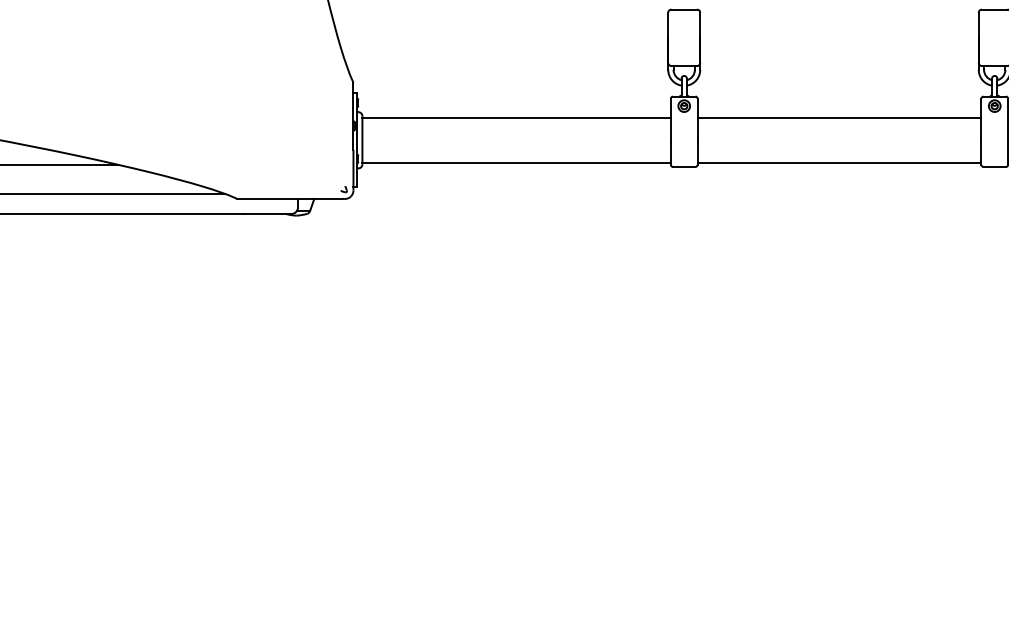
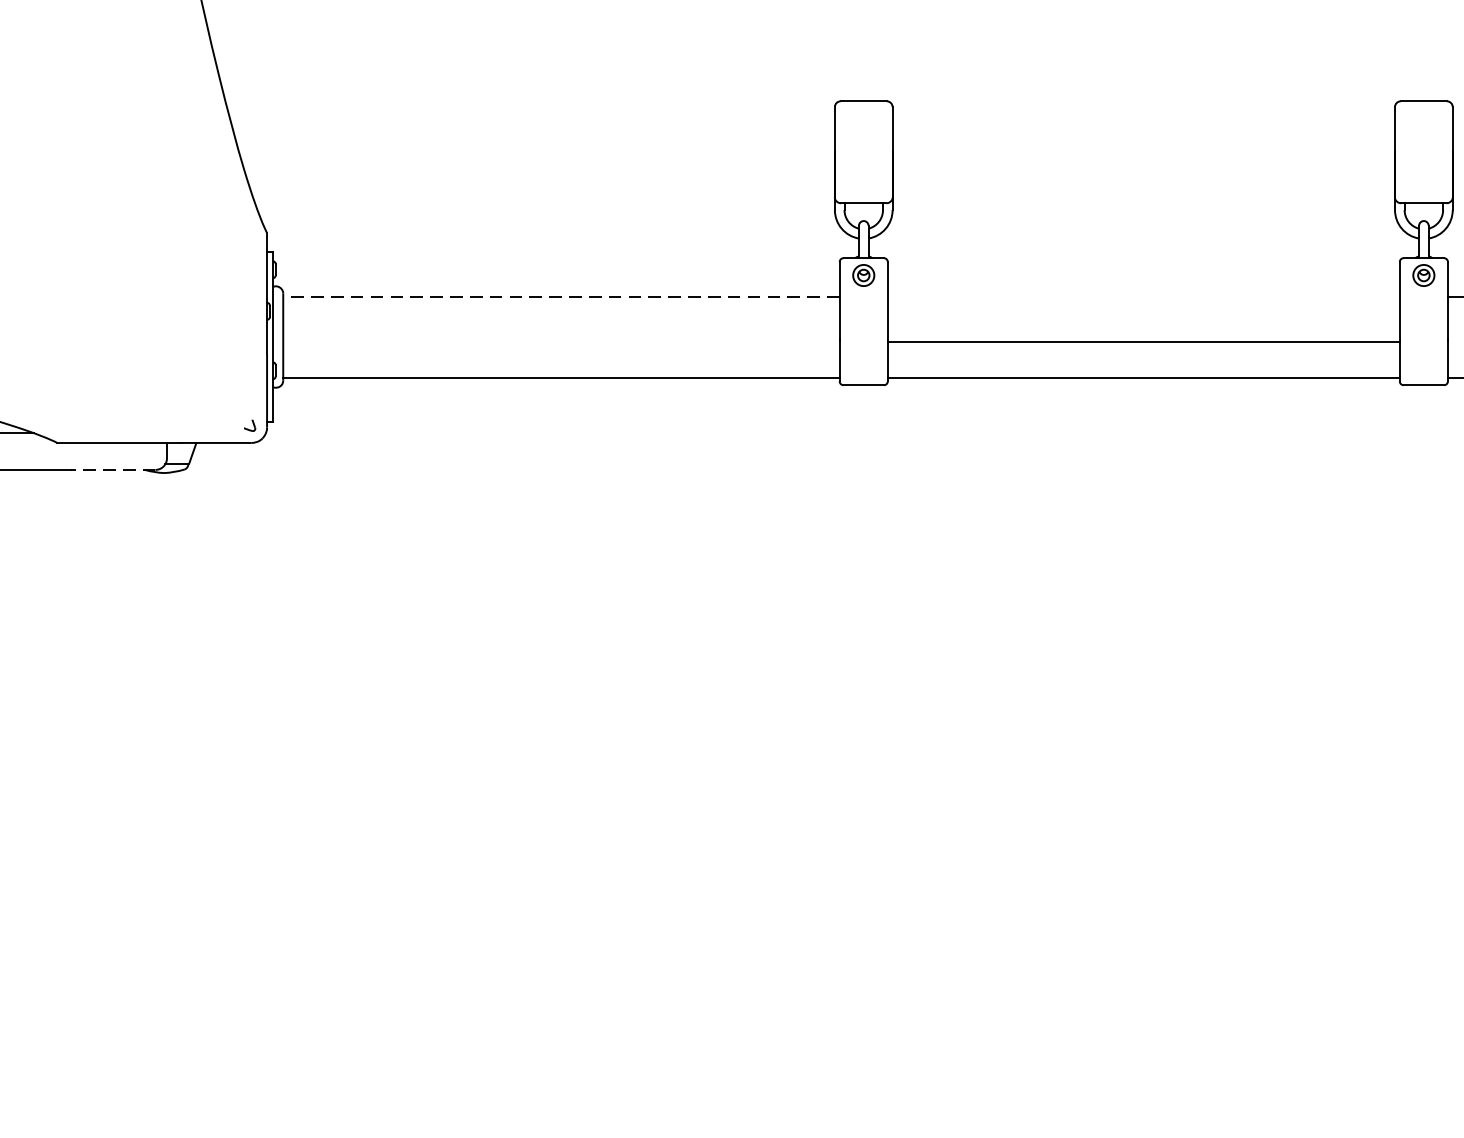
line: (516, 117) -> (561, 295), solid -> dashed
line: (839, 117) -> (1143, 341), moved
line: (267, 213) -> (111, 469), solid -> dashed

